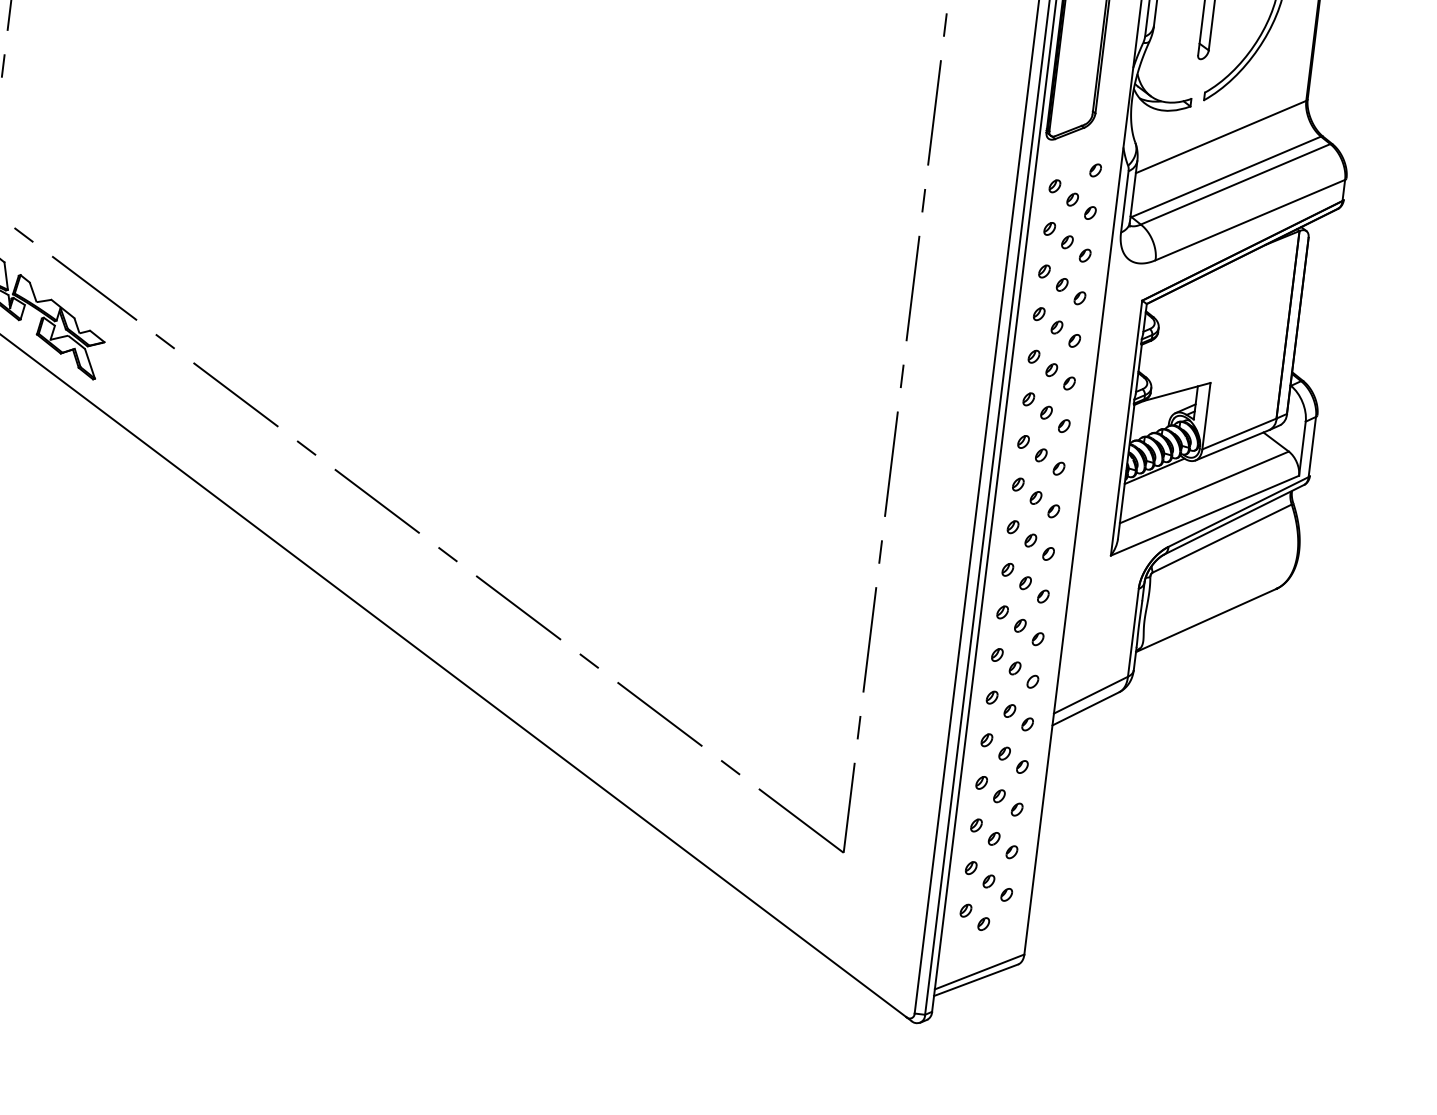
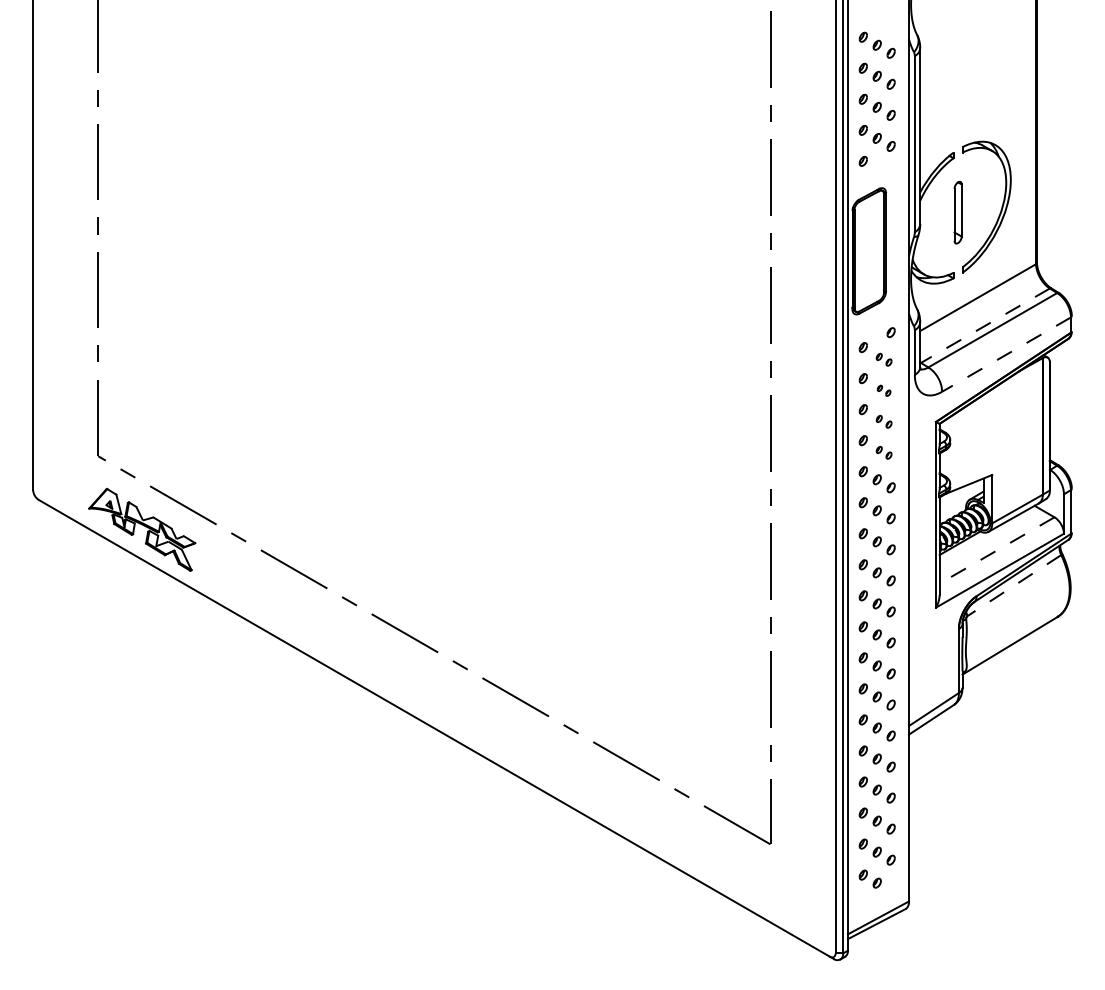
line: (1225, 176) -> (984, 325), solid -> dashed
part: (1080, 206) -> (883, 359), size x0.7
line: (1250, 219) -> (1006, 354), solid -> dashed
part: (1075, 248) -> (883, 390), size x0.6
part: (1070, 291) -> (883, 421), size x0.7
part: (1064, 333) -> (883, 452), size x0.7
line: (1203, 487) -> (996, 550), solid -> dashed
line: (1222, 538) -> (1014, 585), solid -> dashed

